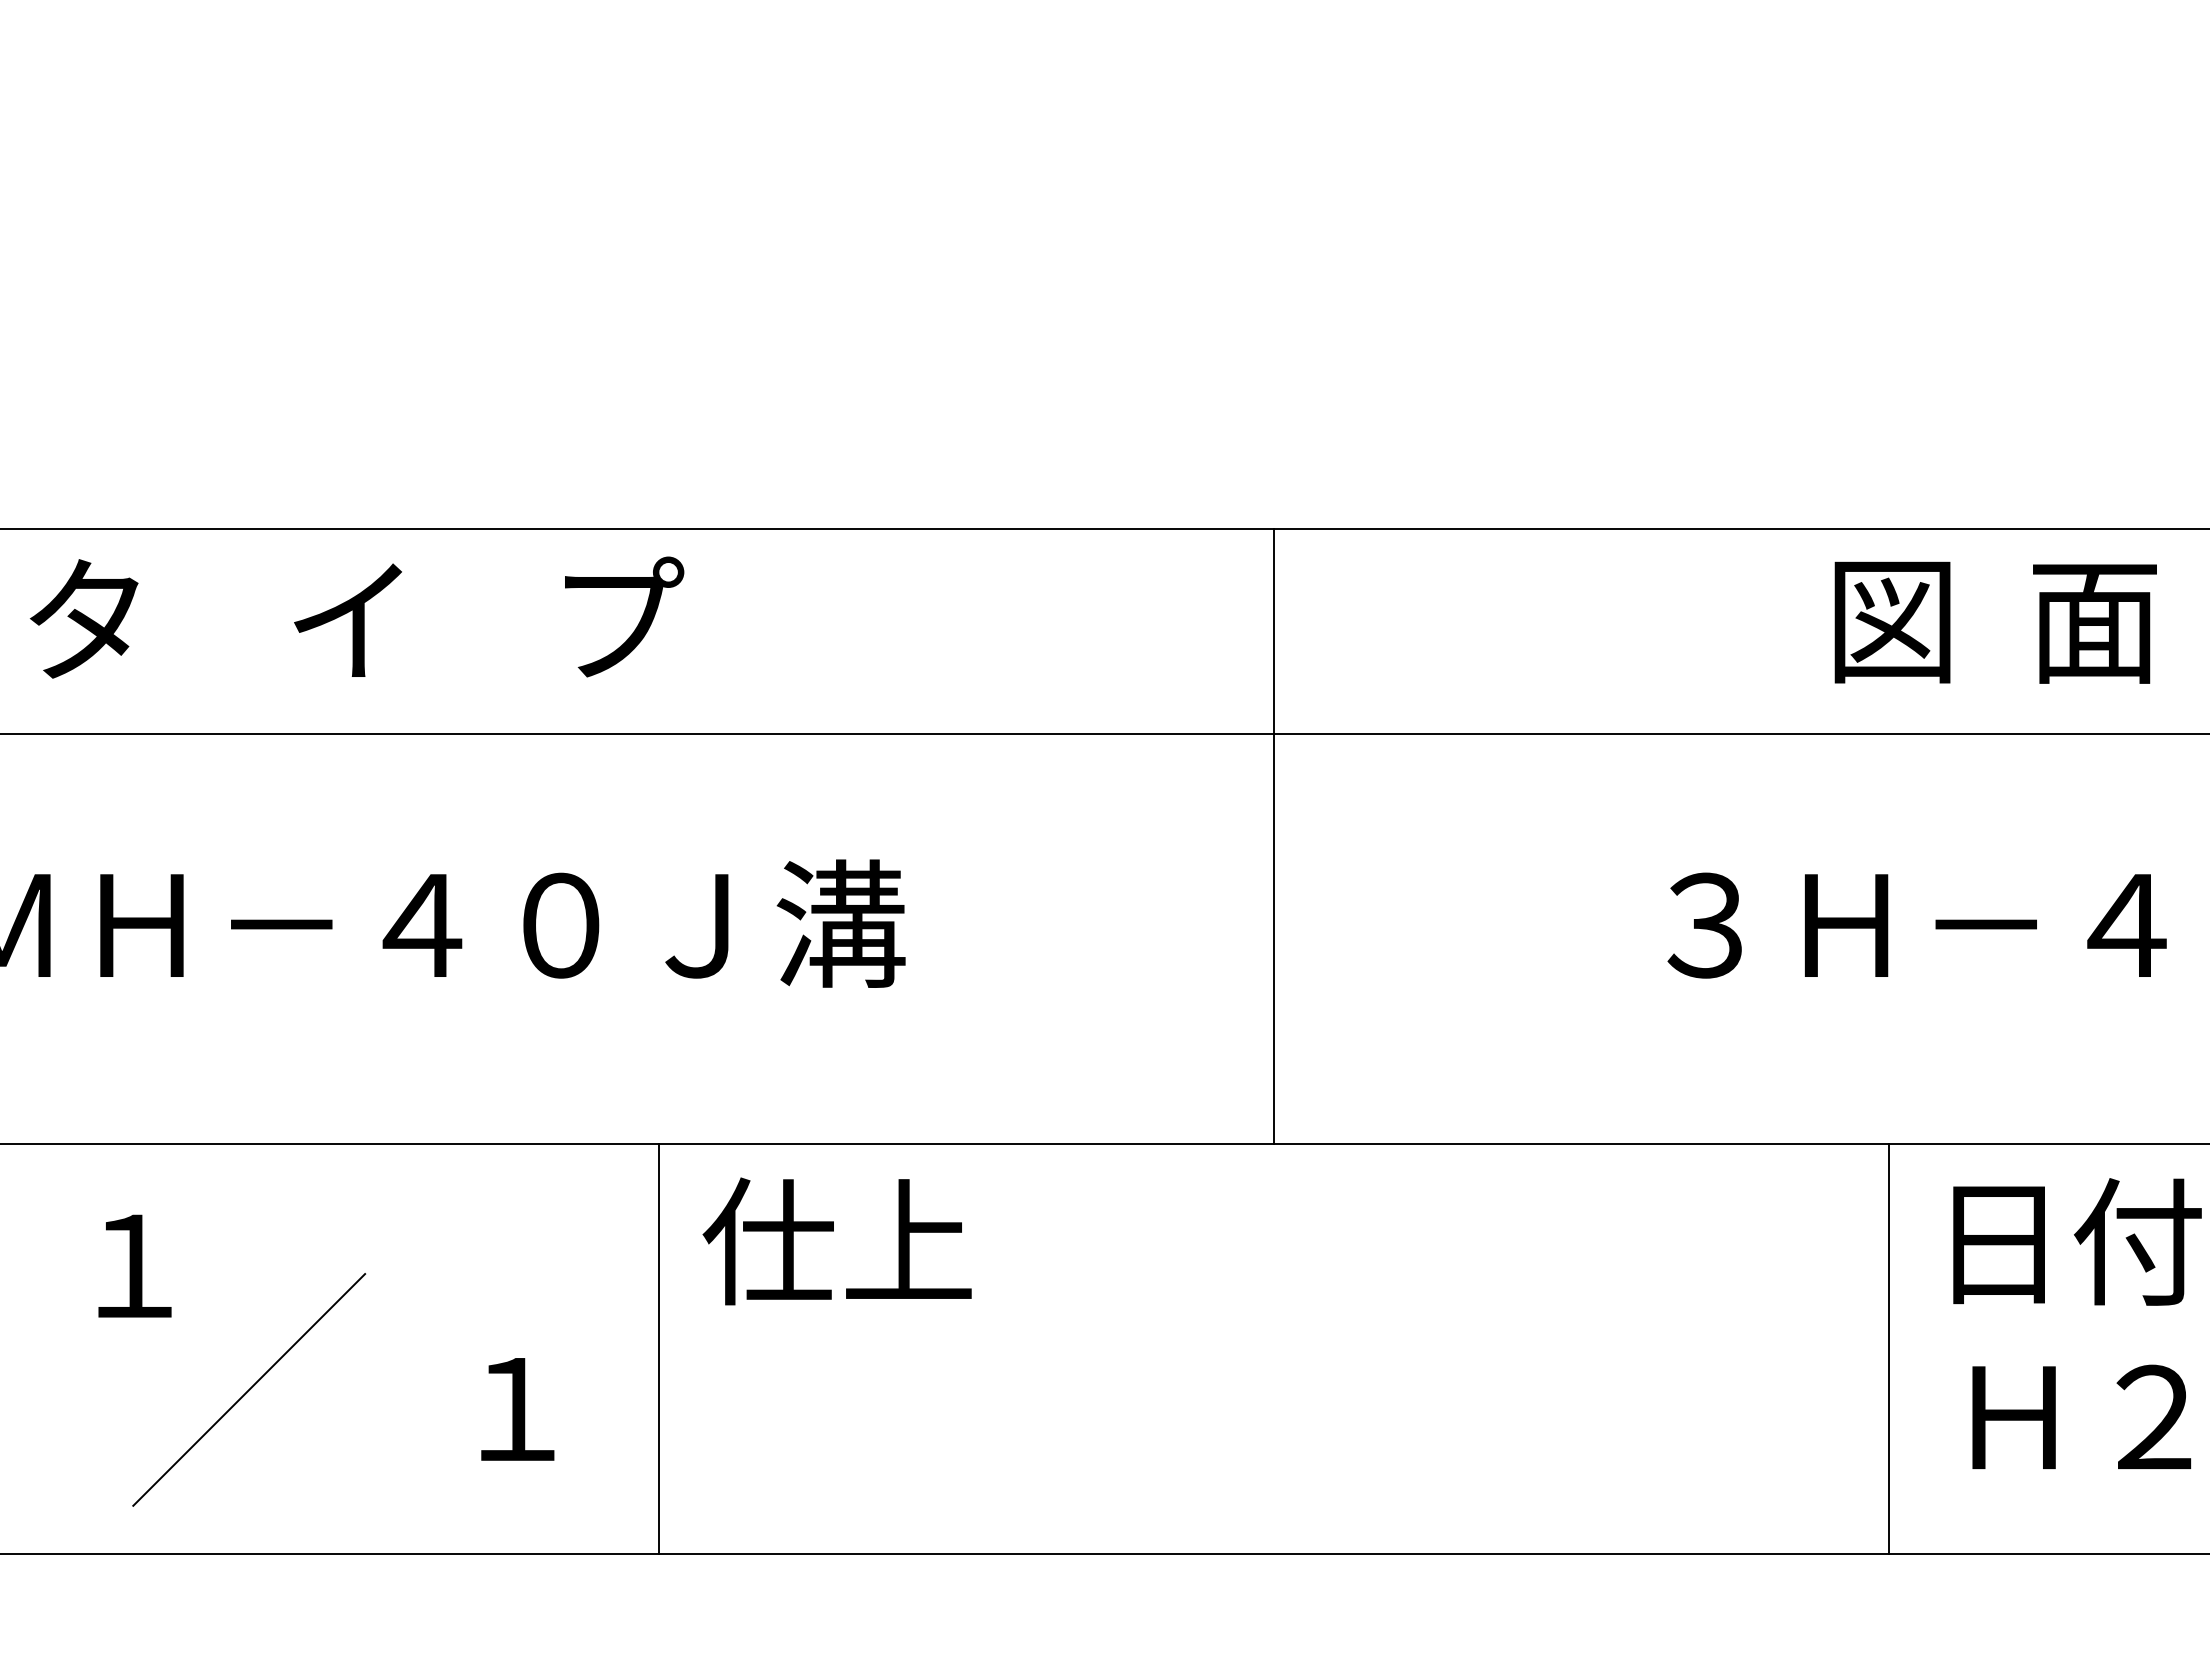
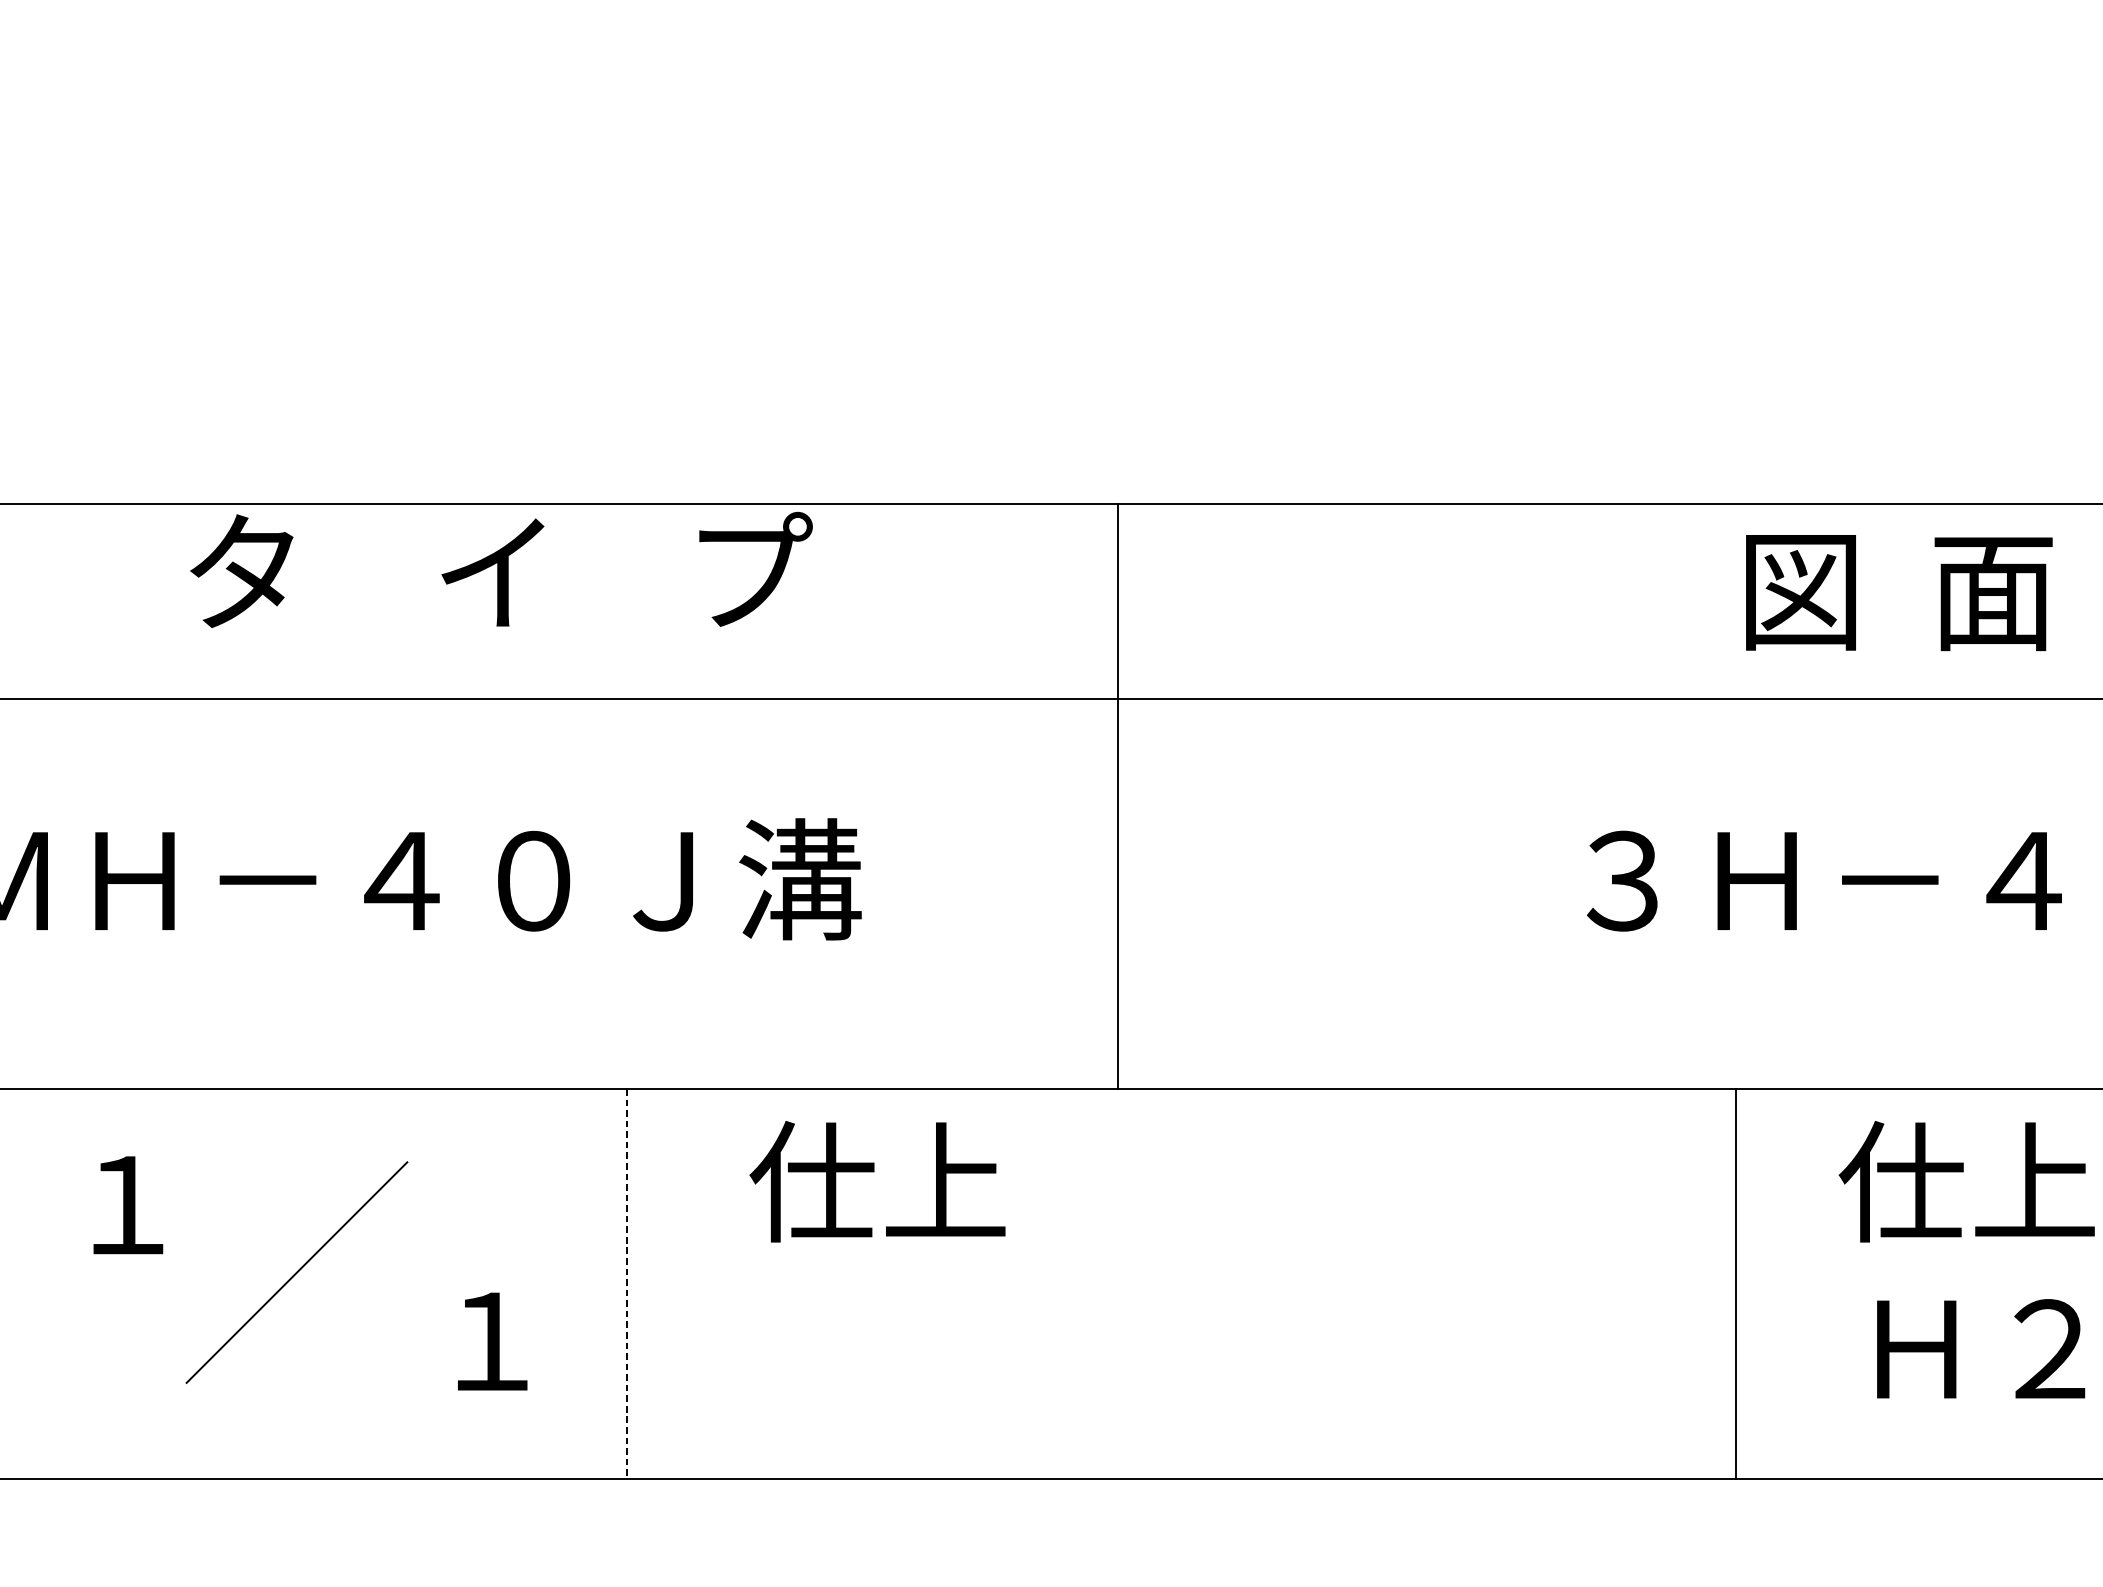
text: (357, 617) -> (501, 569), moved
line: (1273, 836) -> (1117, 796), moved
text: (836, 1241) -> (876, 1181), moved
text: (2066, 1241) -> (1966, 1181), 日付 -> 仕上
line: (659, 1348) -> (627, 1283), solid -> dashed
line: (1888, 1348) -> (1736, 1283), moved
line: (248, 1389) -> (296, 1272), moved

